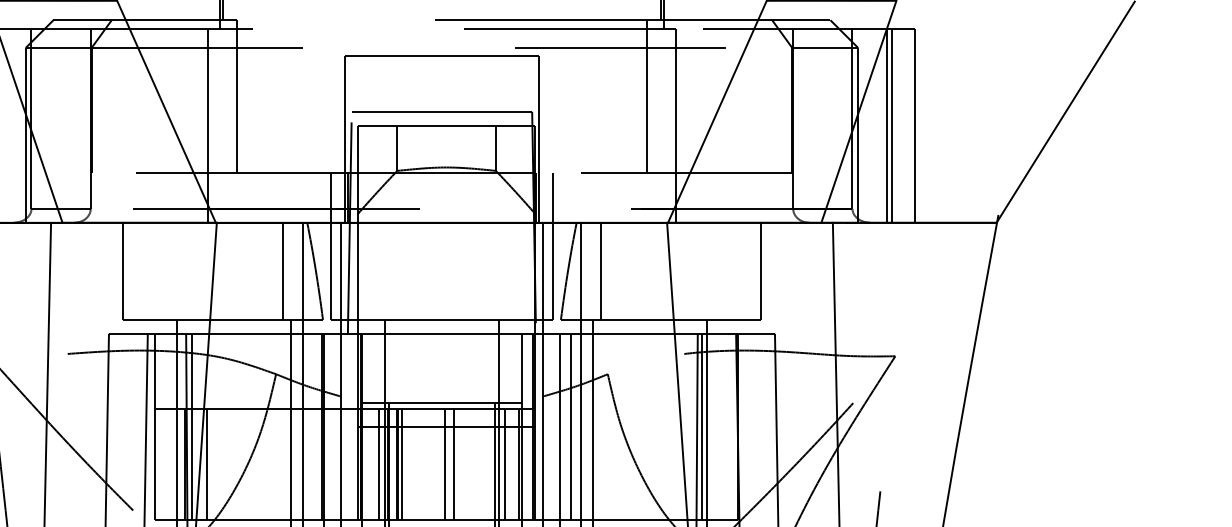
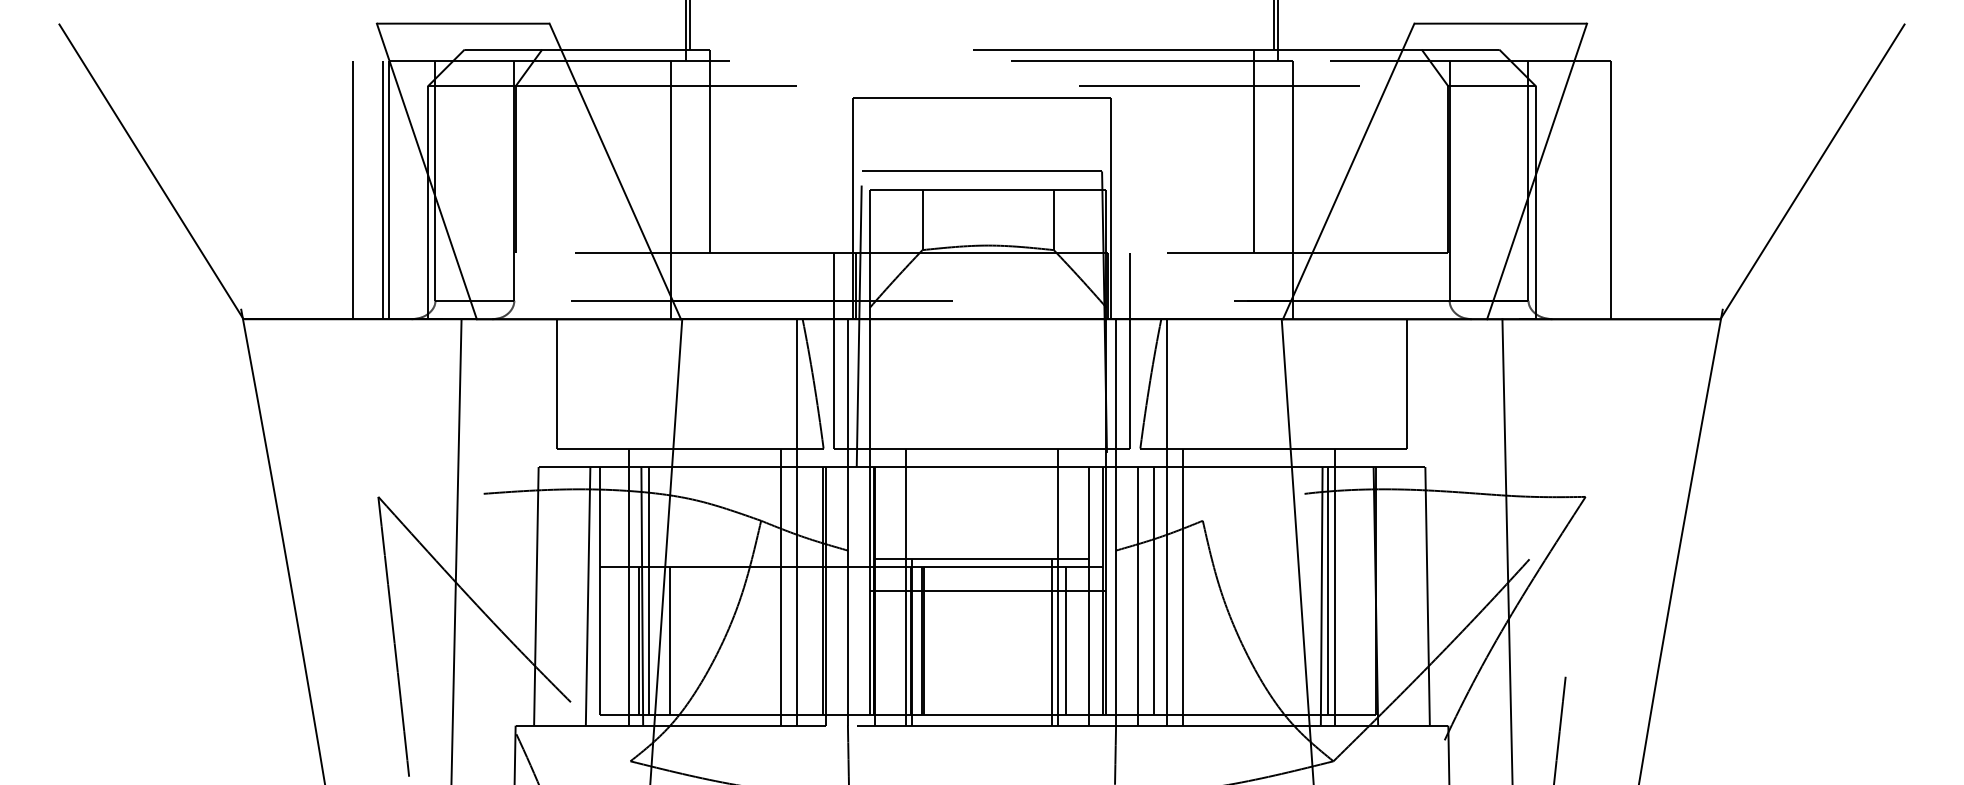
line: (887, 125) -> (1574, 189), removed
line: (891, 125) -> (1580, 189), removed
line: (283, 271) -> (770, 383), removed
line: (600, 271) -> (1193, 383), removed
line: (379, 464) -> (898, 640), removed
line: (401, 464) -> (928, 640), removed
line: (444, 464) -> (985, 640), removed
line: (453, 464) -> (997, 640), removed
line: (518, 464) -> (1084, 640), removed

